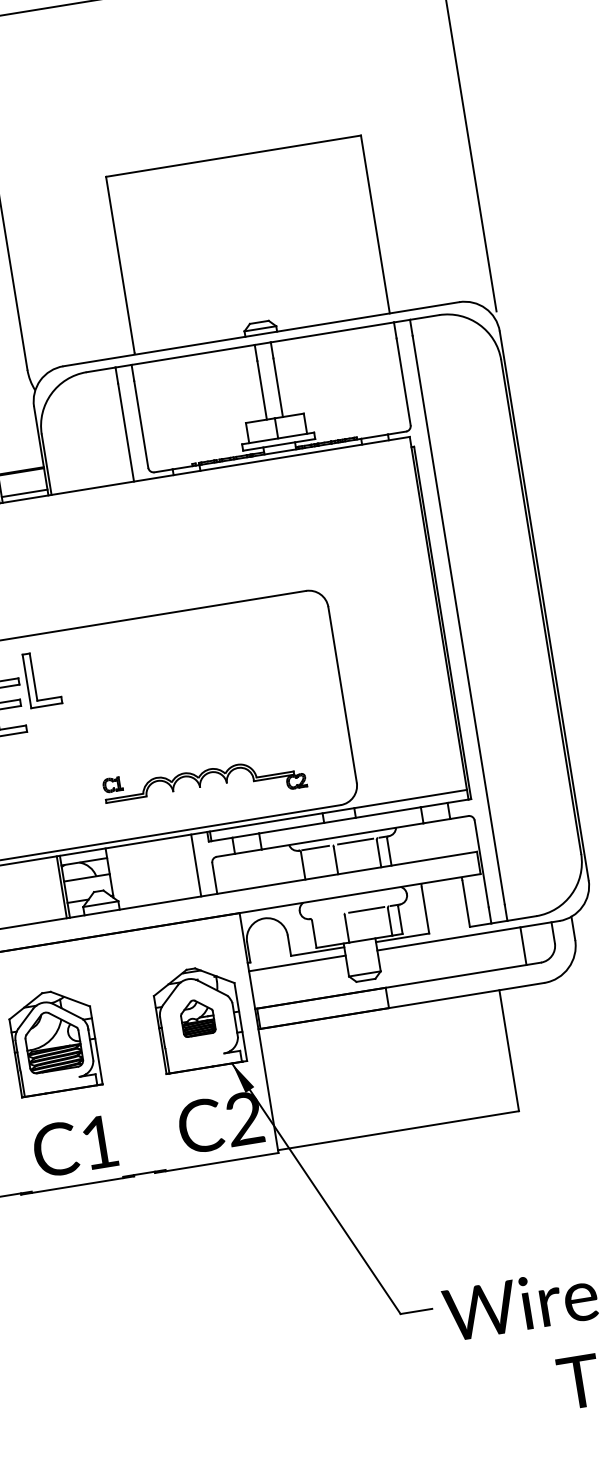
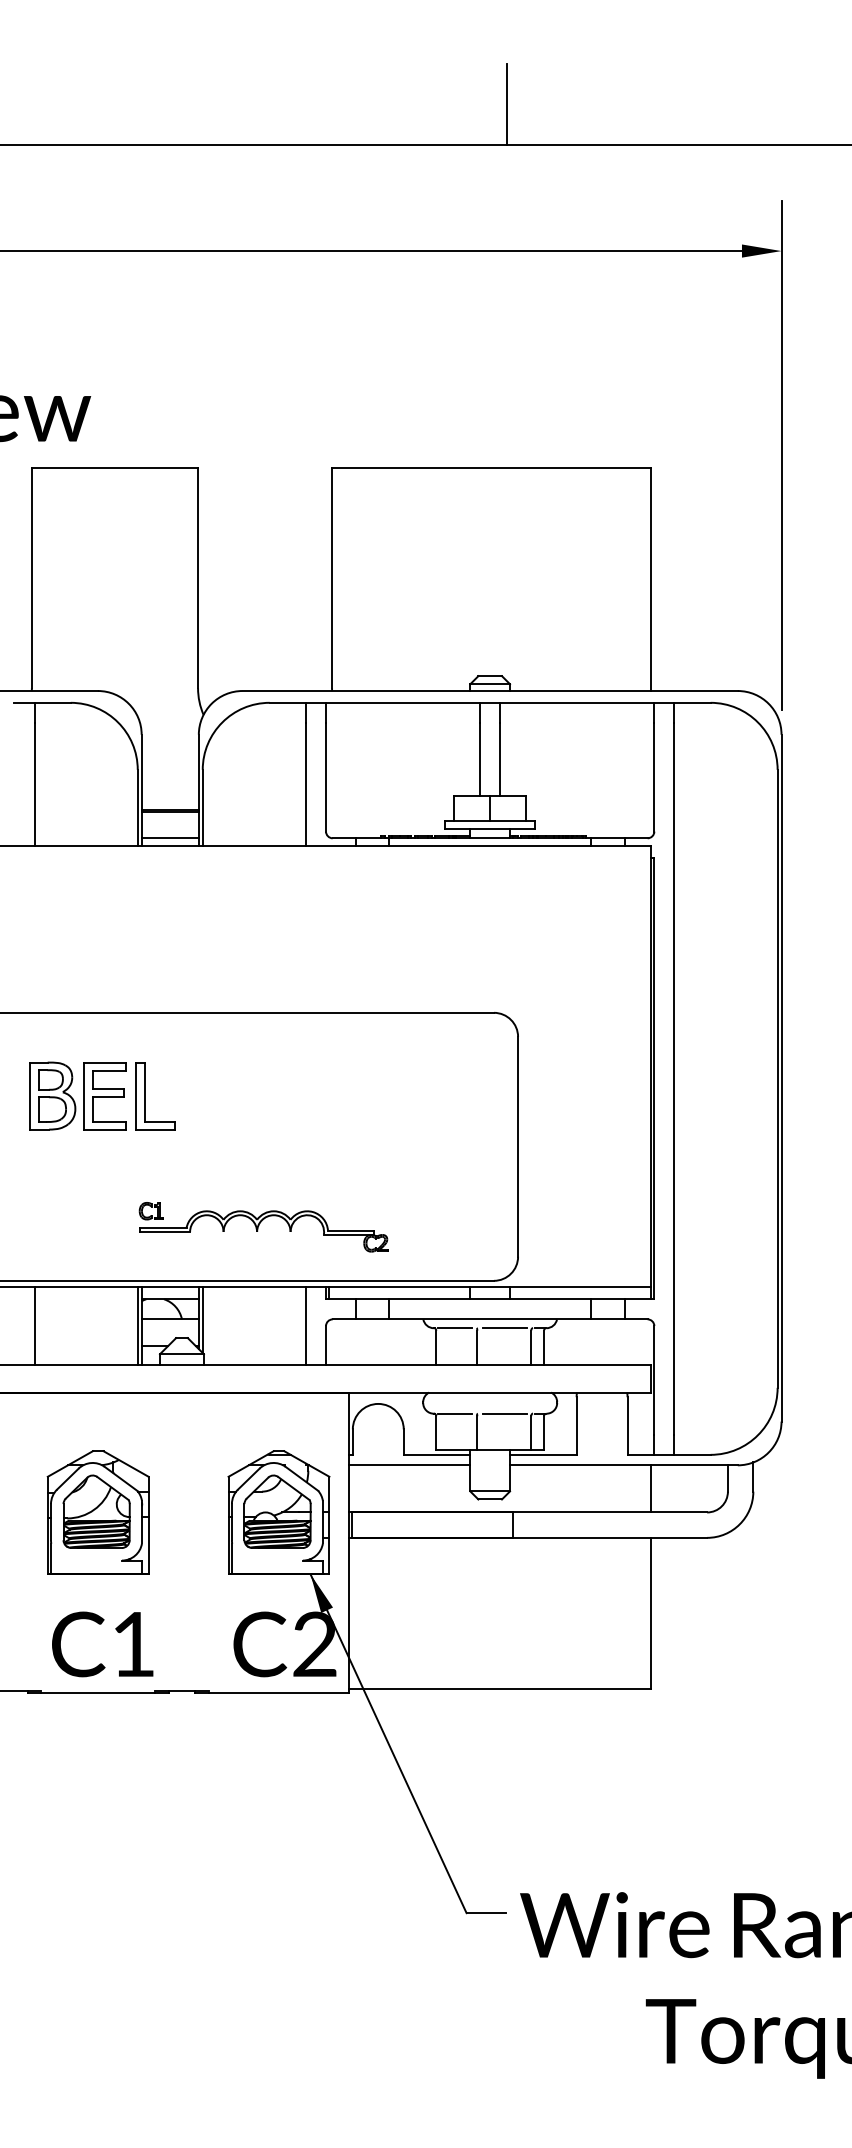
part: (34, 680) -> (145, 1096), moved
part: (204, 783) -> (263, 1227), moved
line: (112, 874) -> (202, 1320), added
line: (326, 916) -> (454, 1413), added
line: (523, 945) -> (650, 1488), moved
part: (197, 1017) -> (277, 1511), size x1.67

